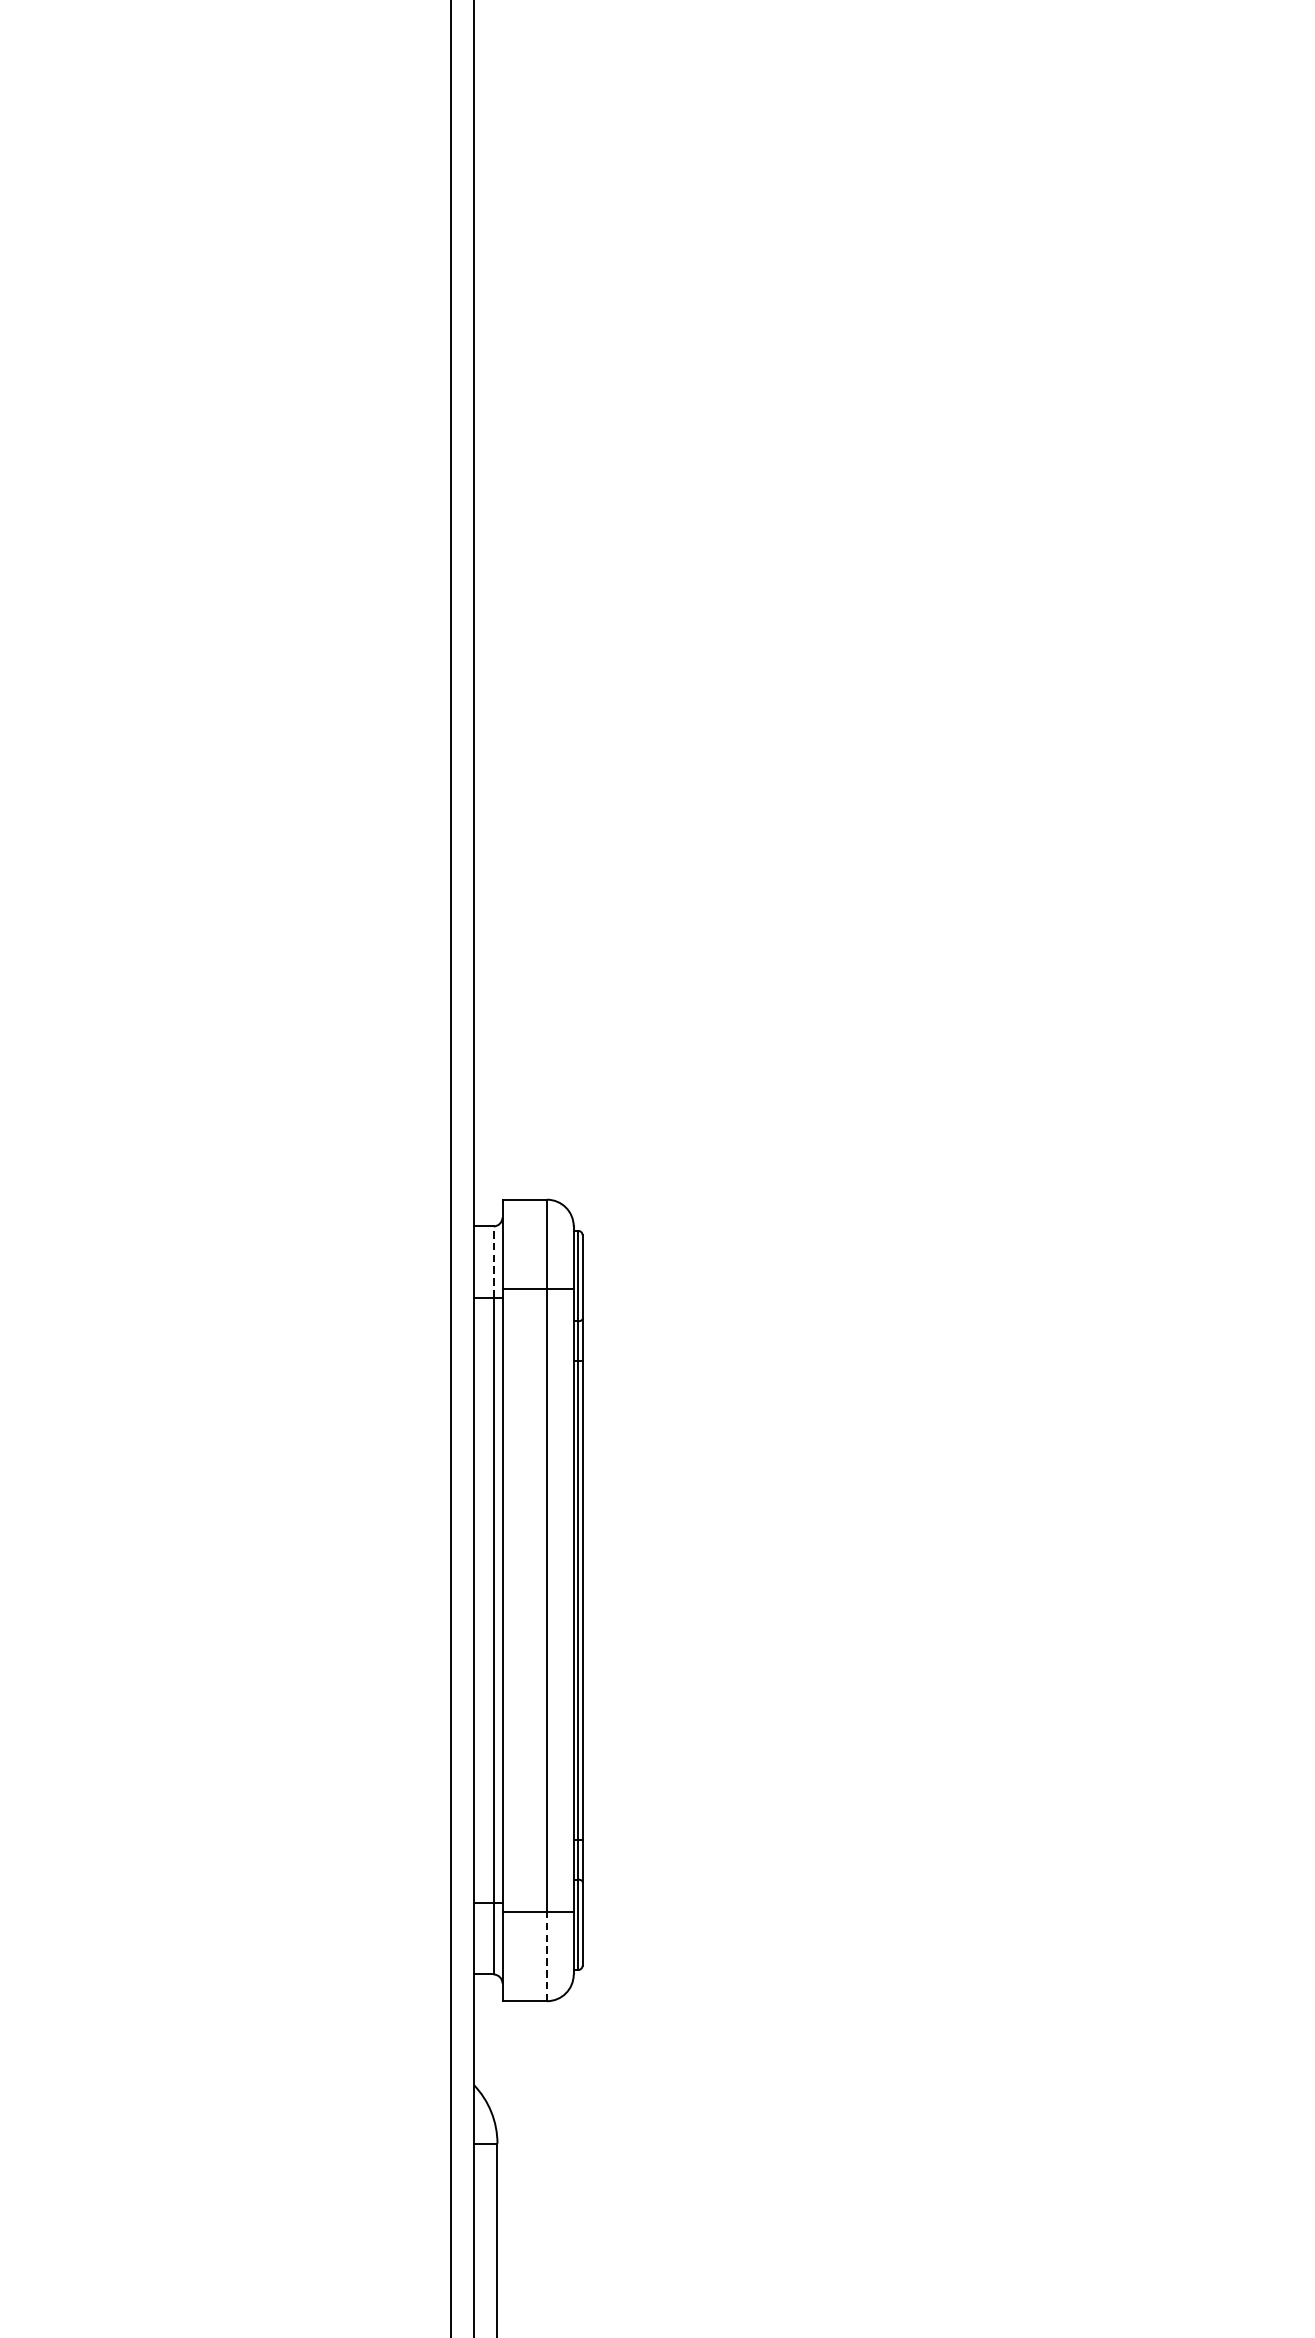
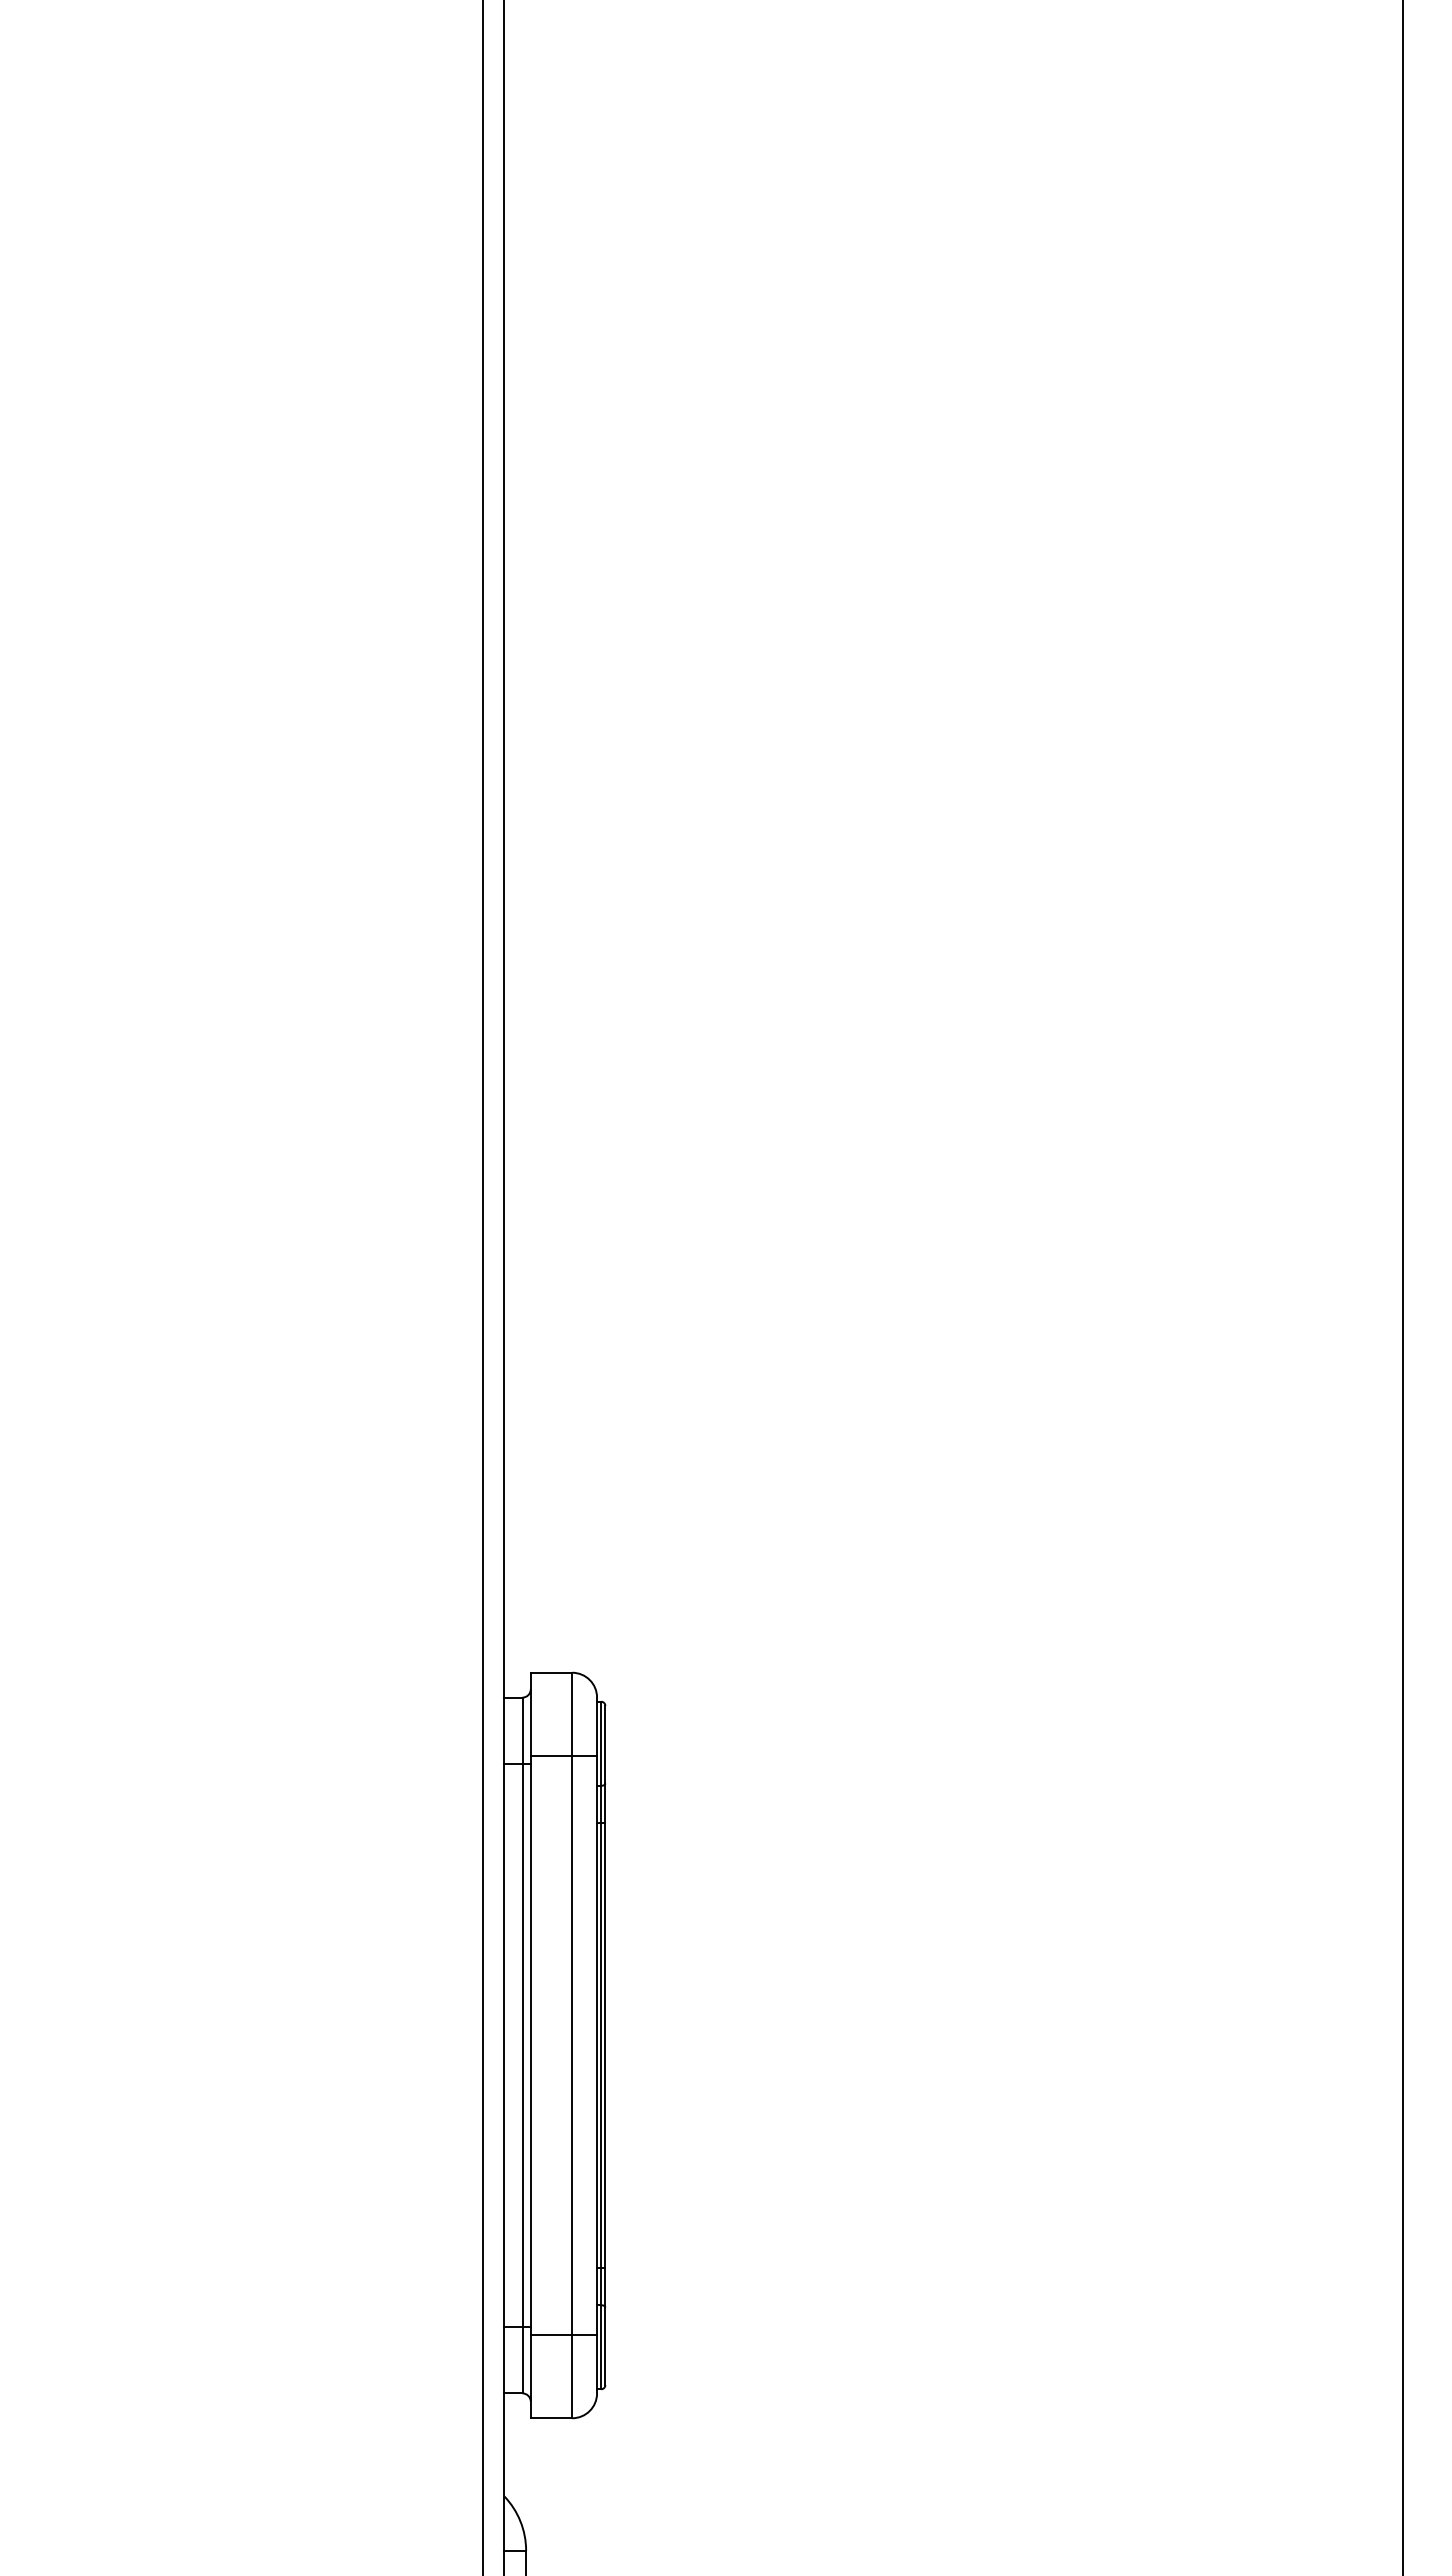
line: (493, 1261) -> (522, 1730), dashed -> solid
line: (547, 1956) -> (572, 2376), dashed -> solid

